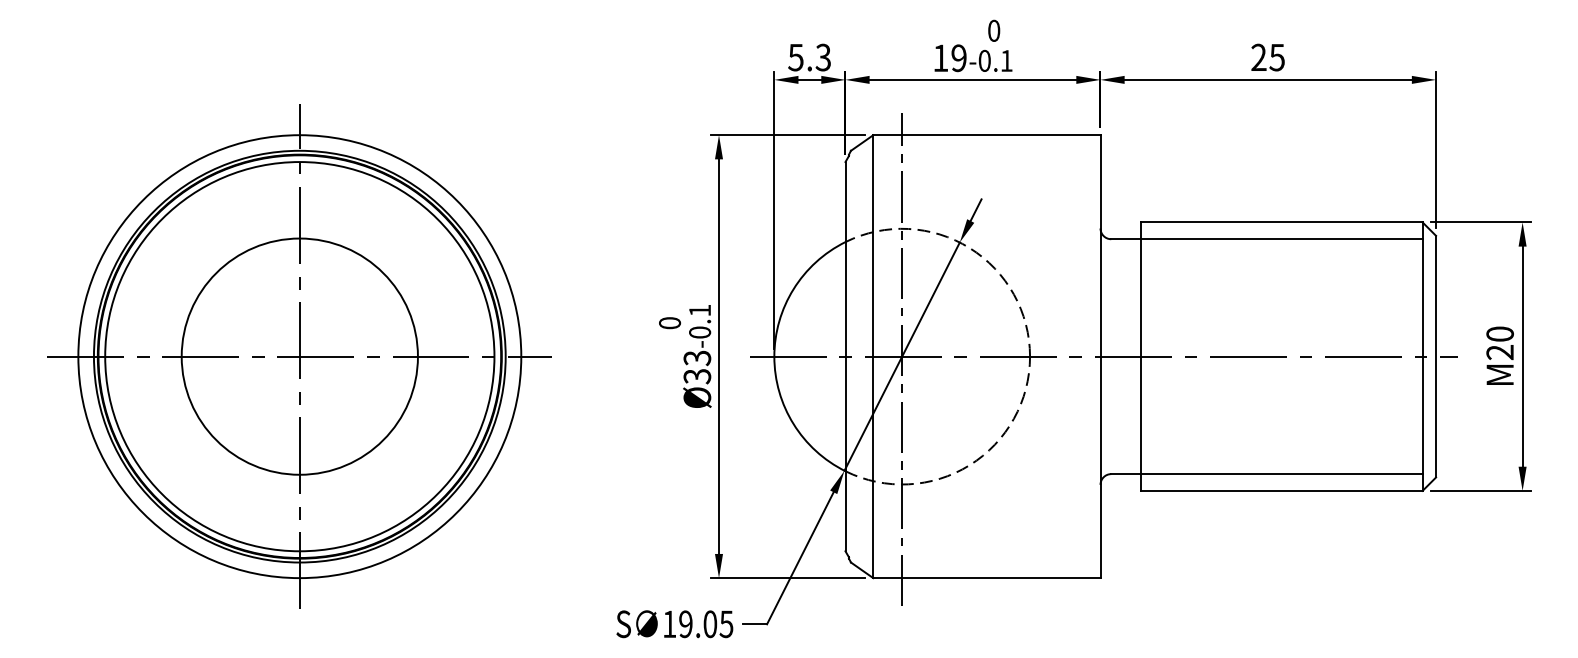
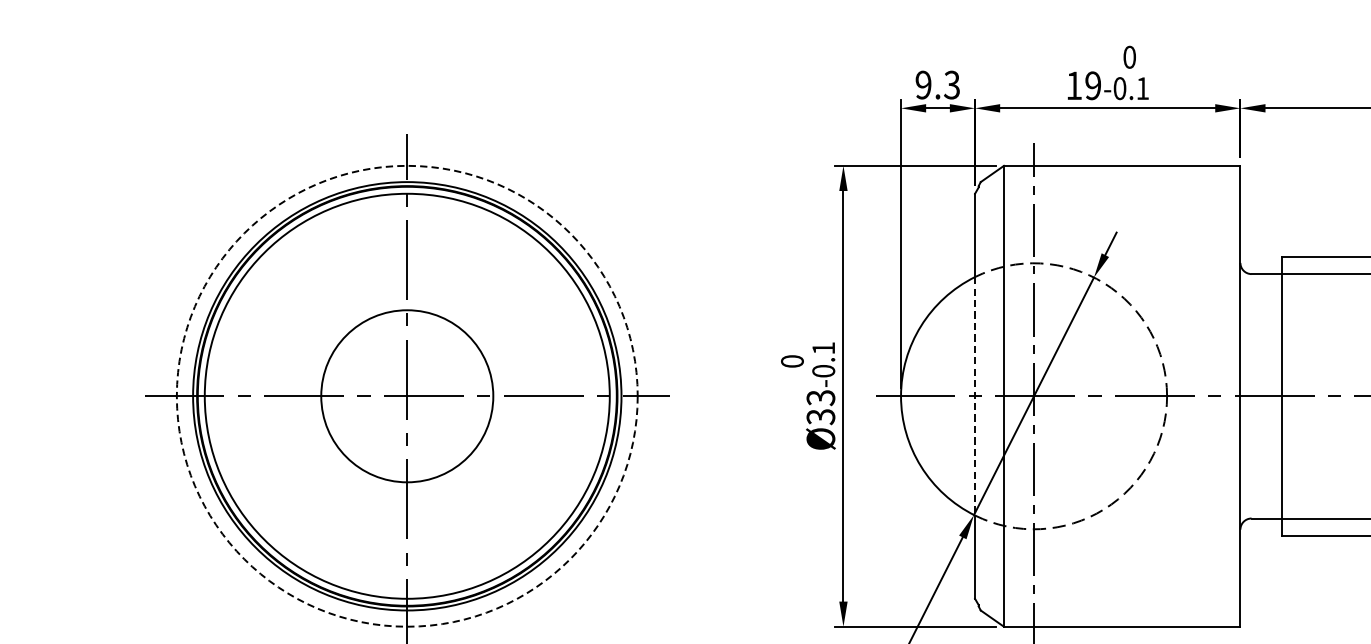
text: (795, 57) -> (923, 85), 5.3 -> 9.3
circle: (299, 356) -> (406, 396), size x0.7
circle: (299, 356) -> (406, 396), solid -> dashed
line: (845, 356) -> (975, 396), solid -> dashed

